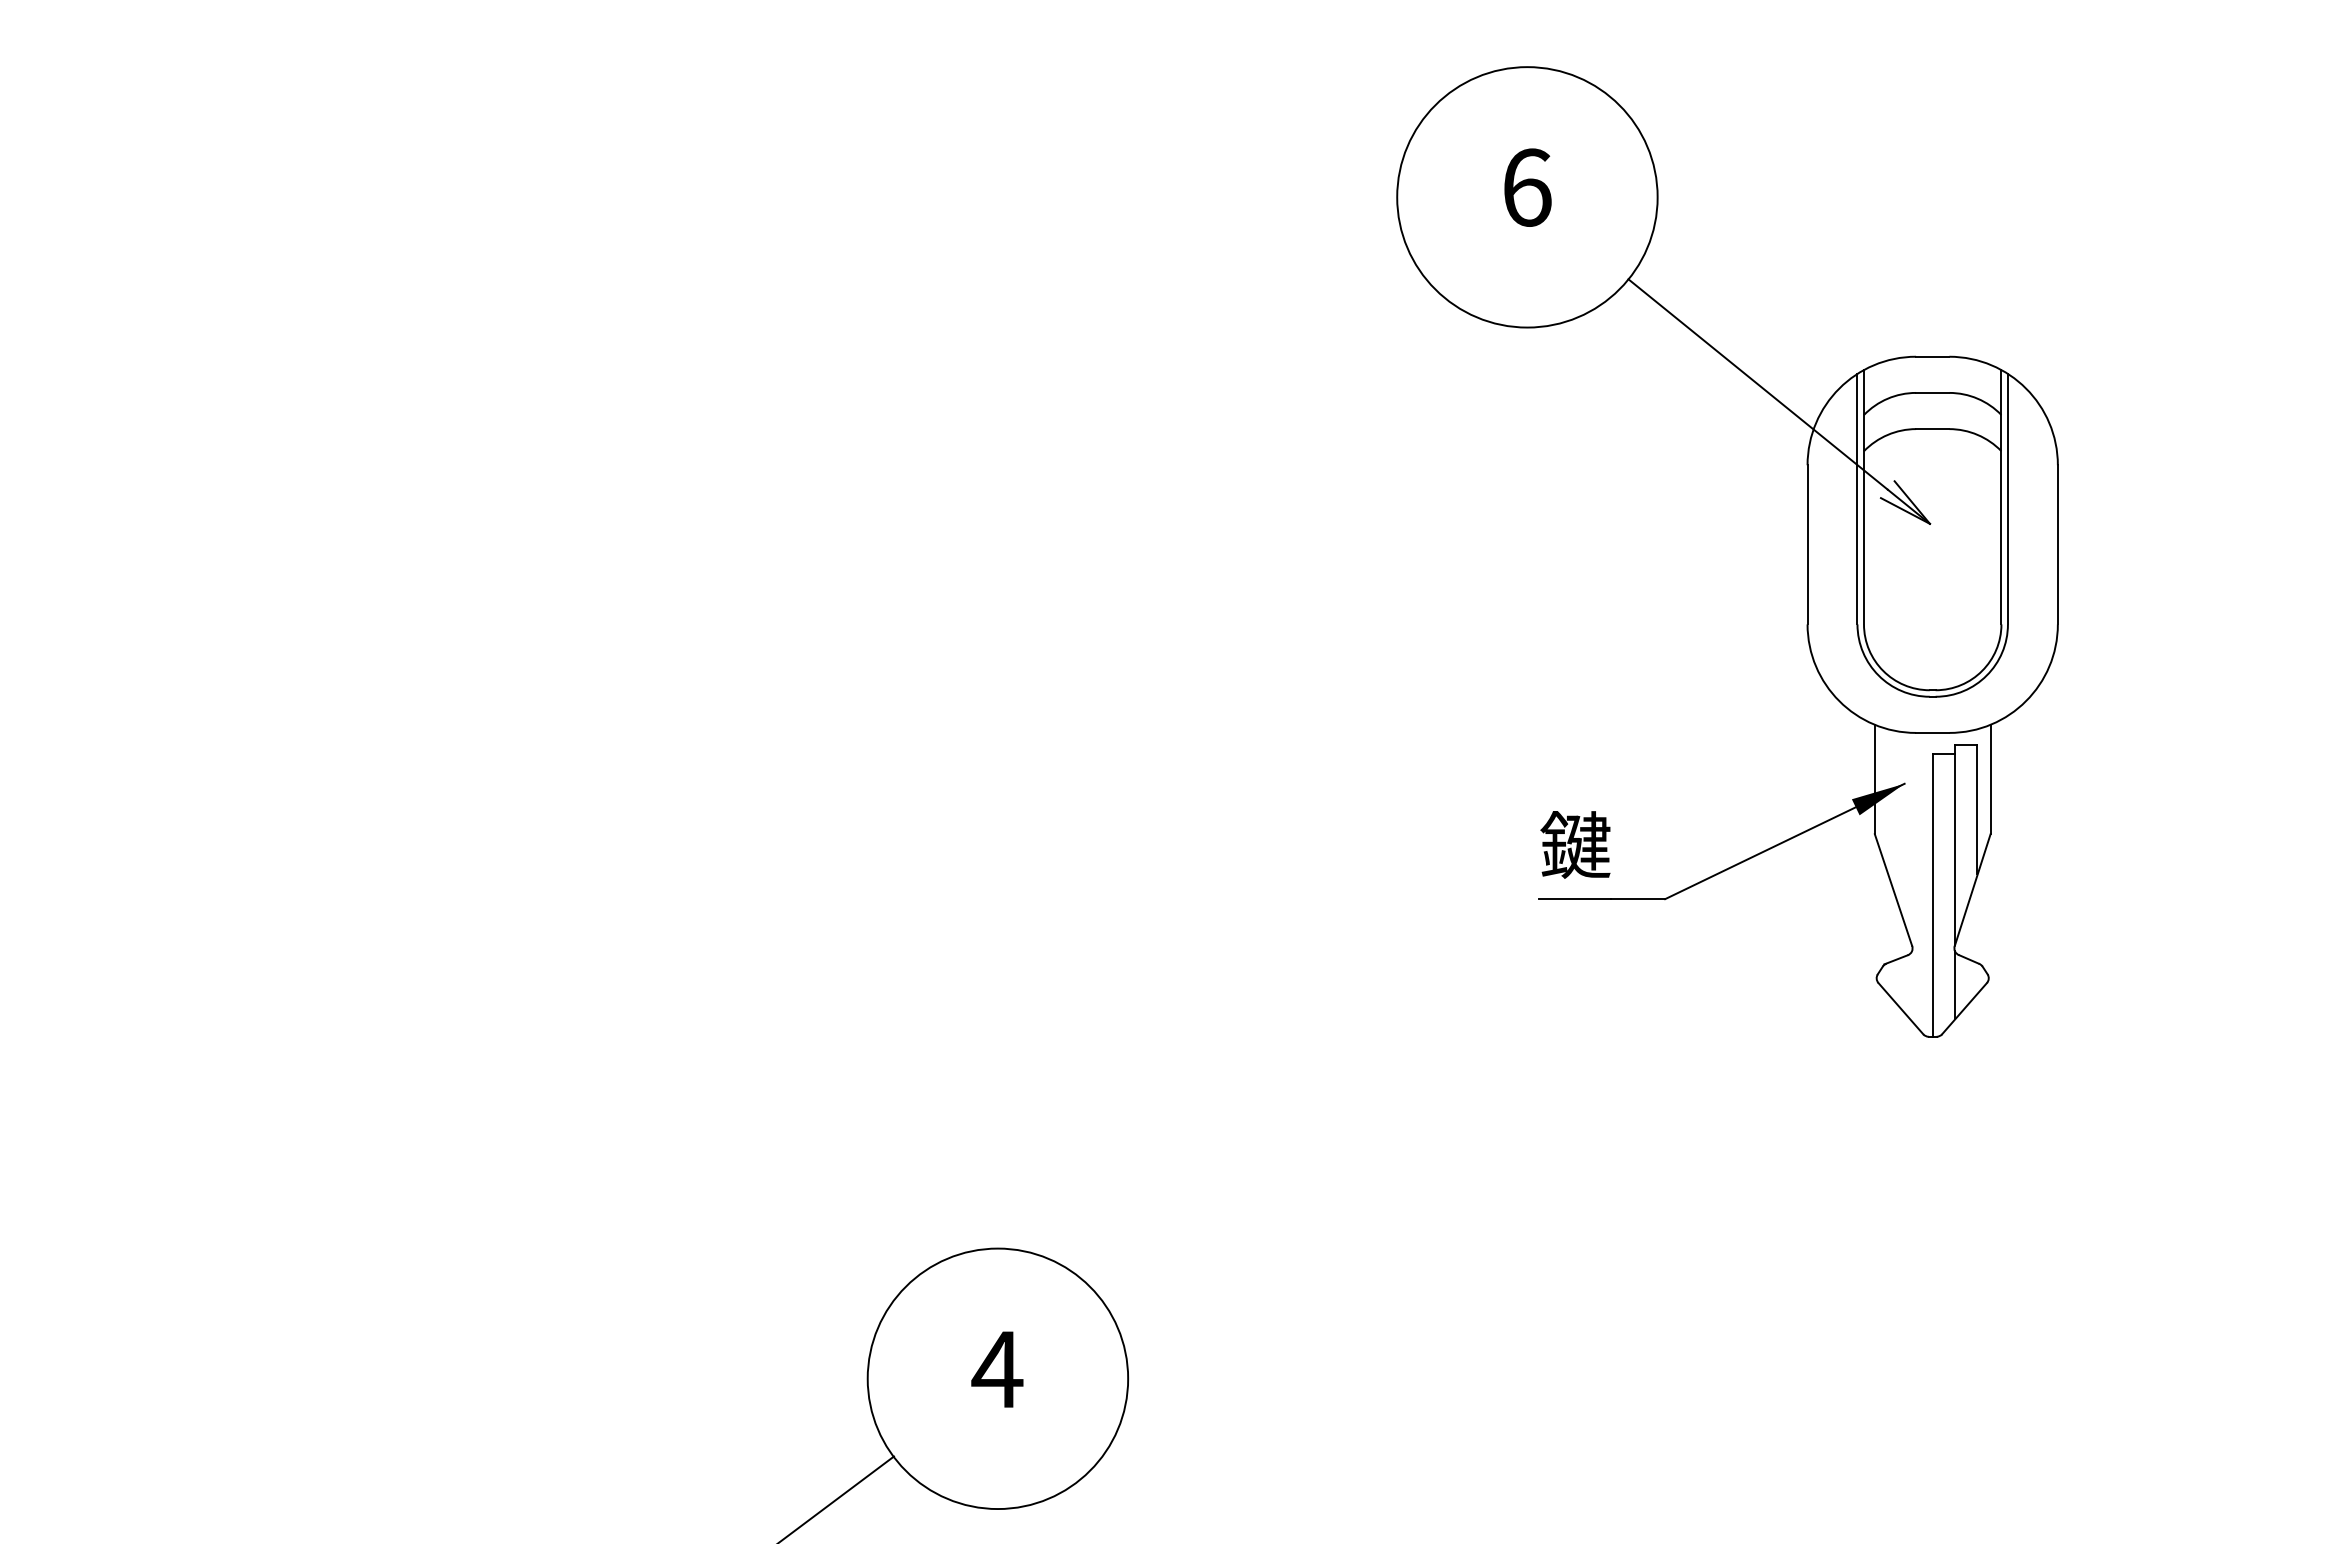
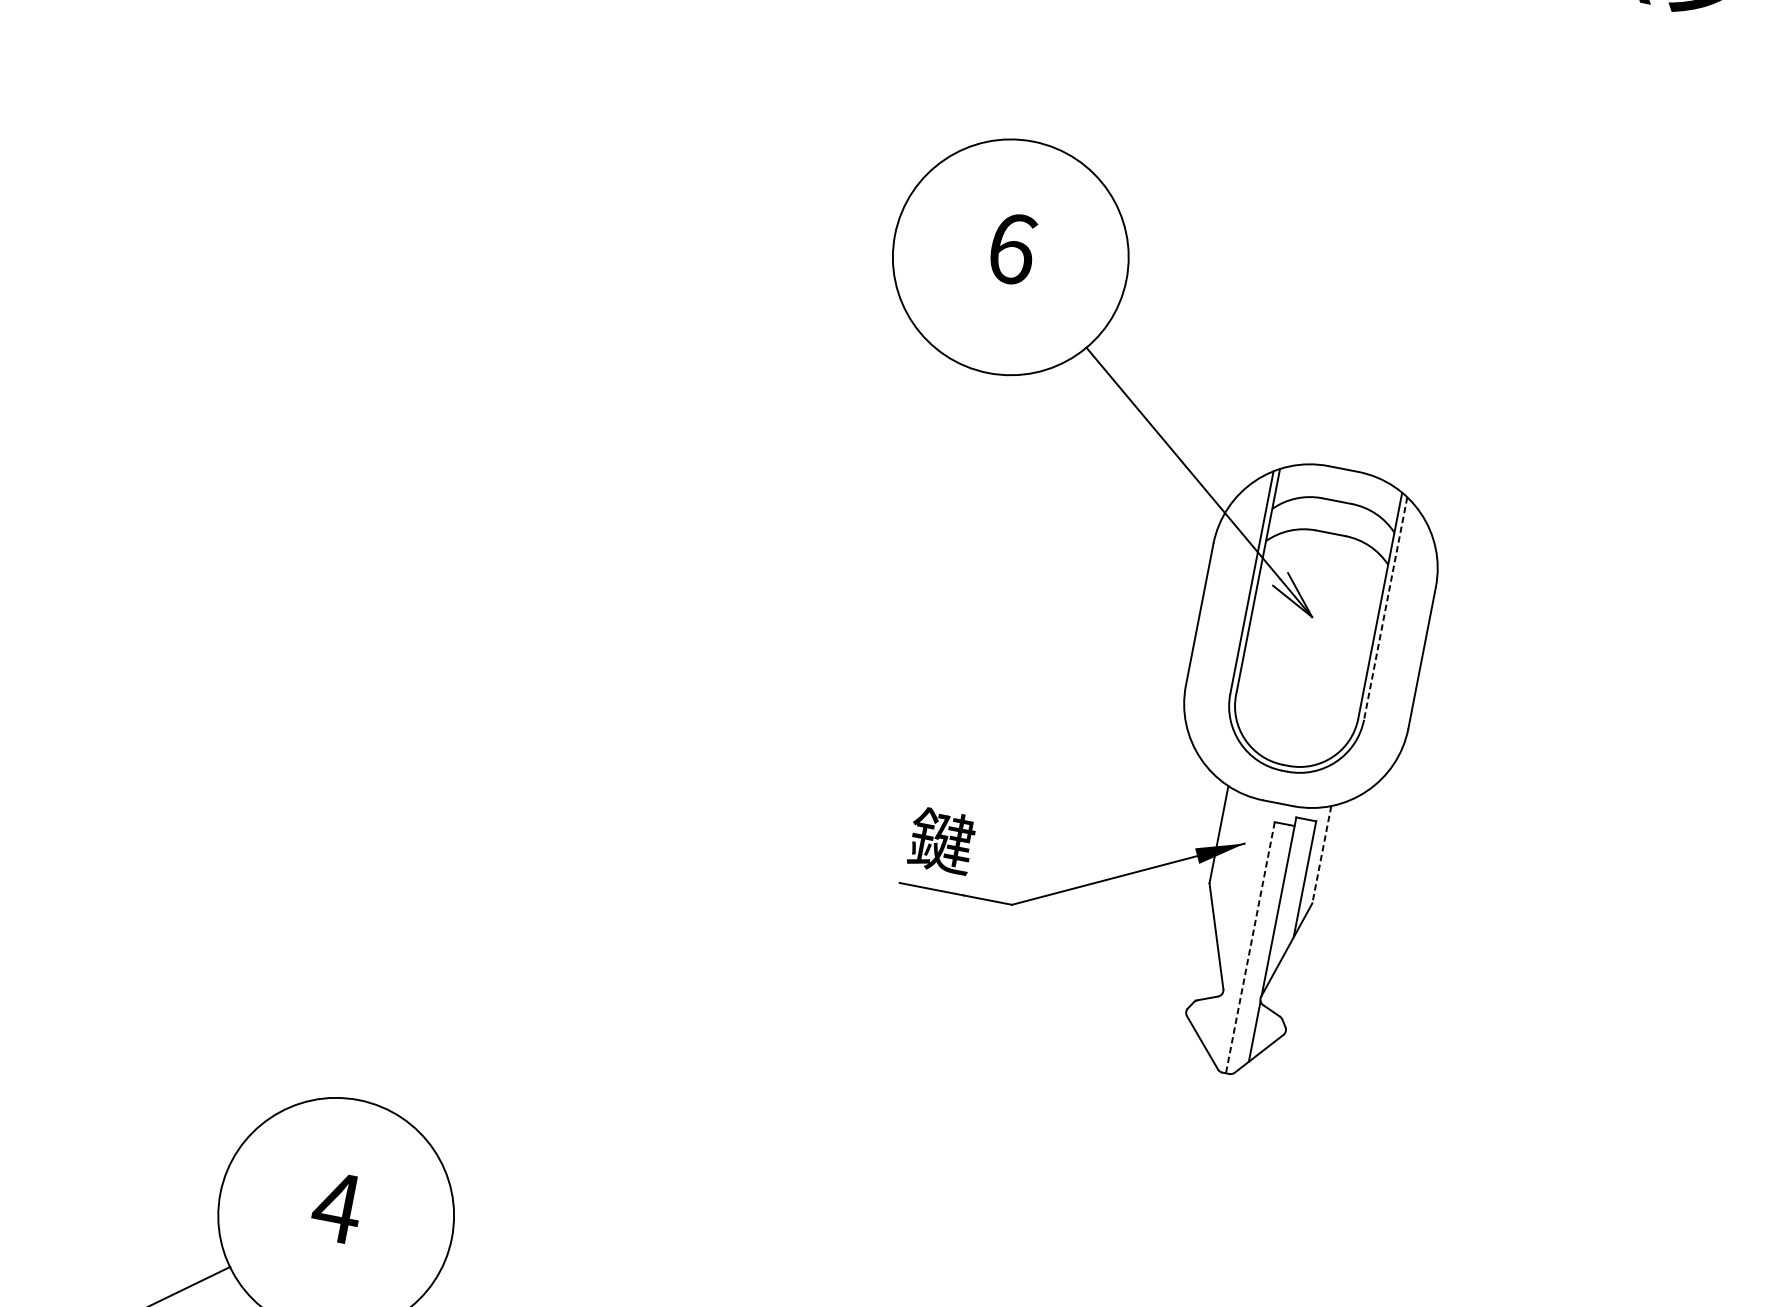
line: (2007, 499) -> (1385, 608), solid -> dashed
line: (1990, 779) -> (1321, 854), solid -> dashed
line: (1932, 895) -> (1250, 947), solid -> dashed

